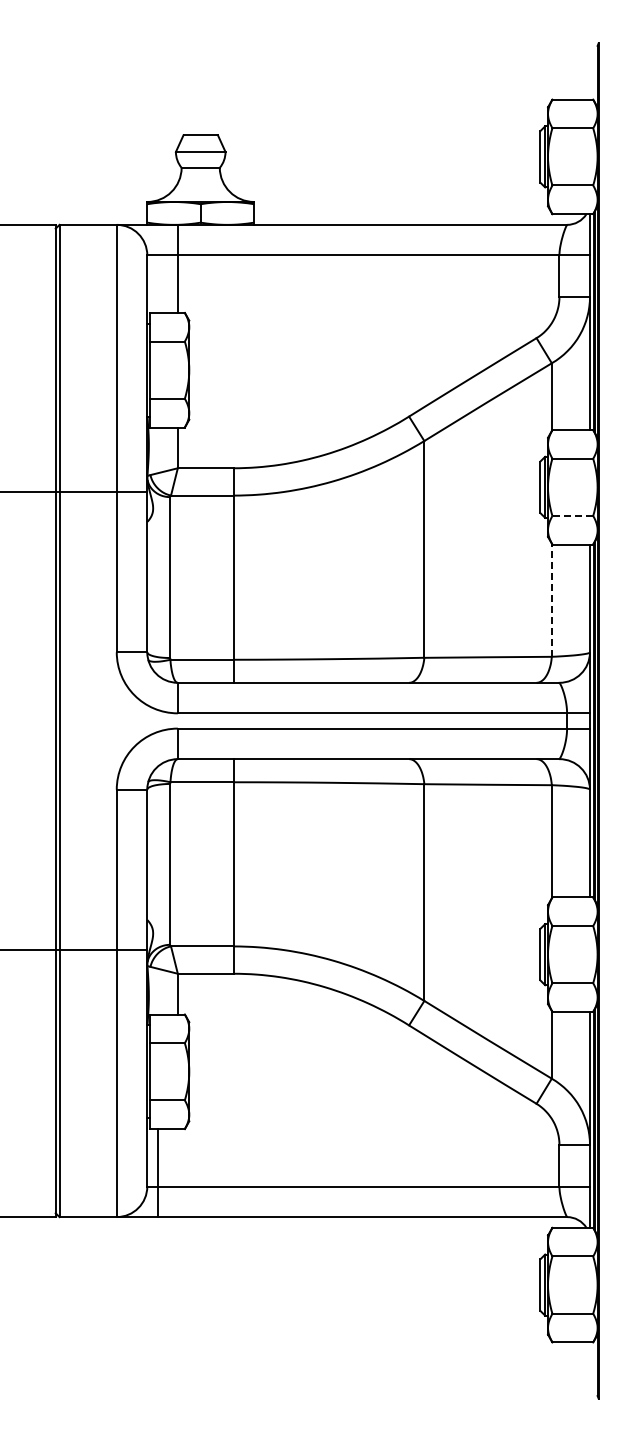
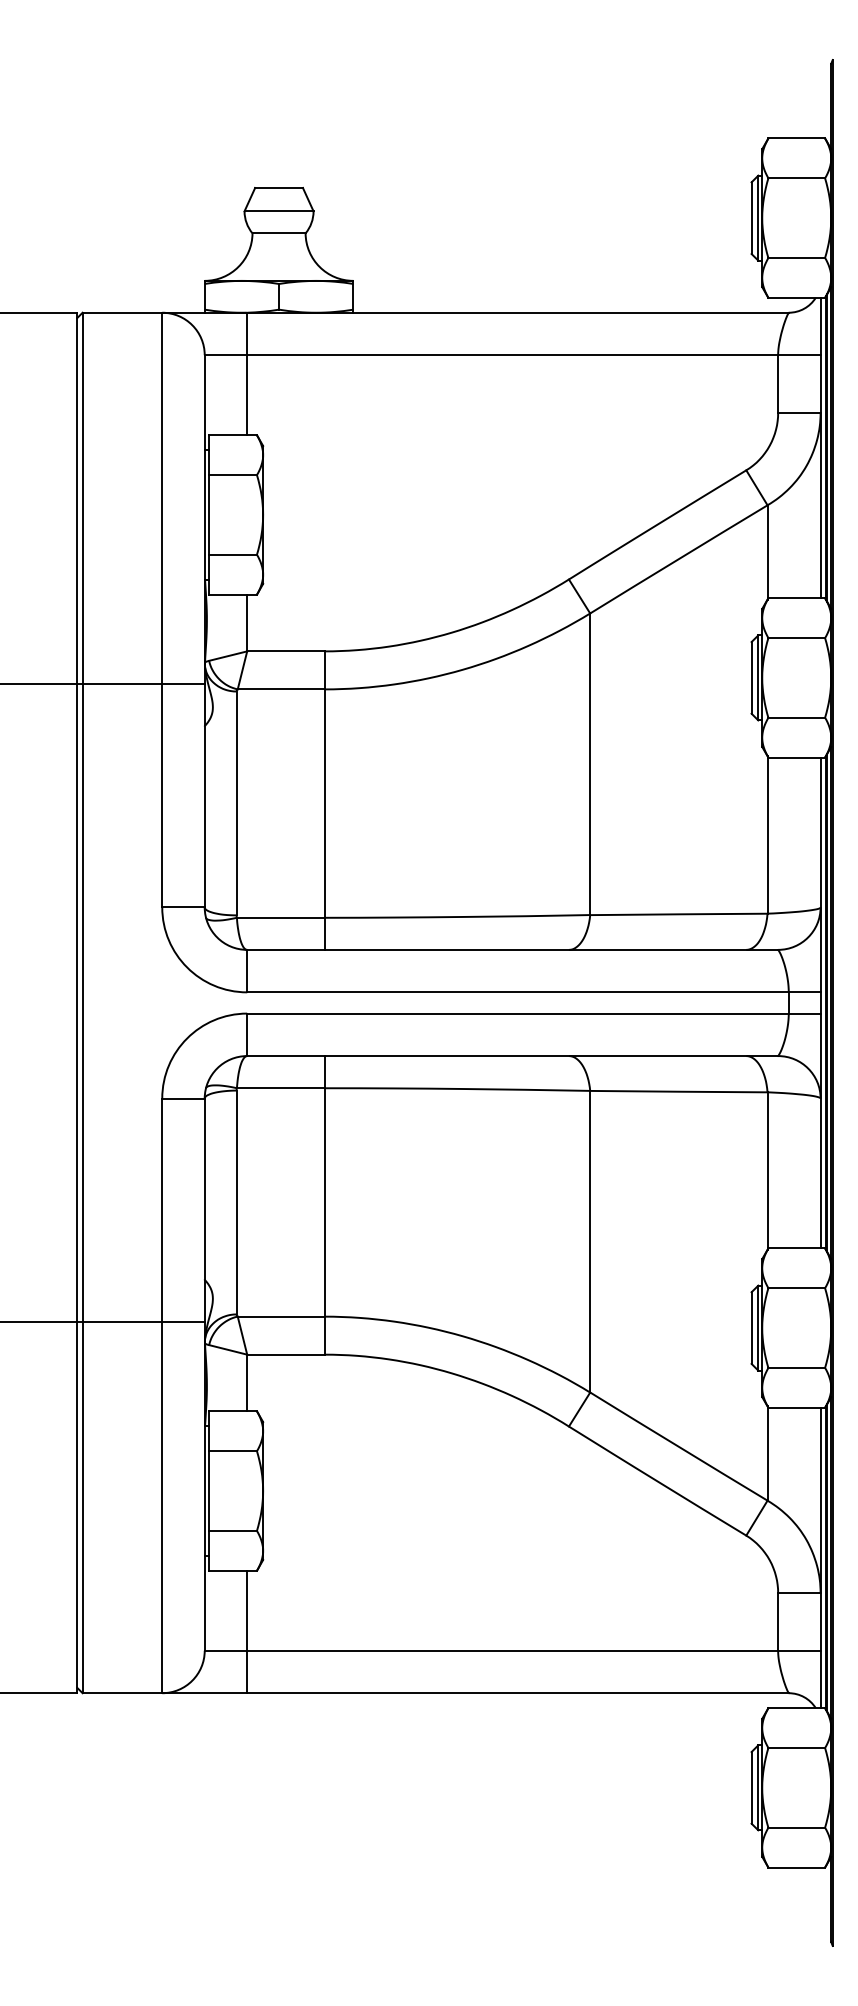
line: (572, 515) -> (796, 717), dashed -> solid
line: (551, 600) -> (767, 835), dashed -> solid
line: (157, 1173) -> (246, 1632), moved

